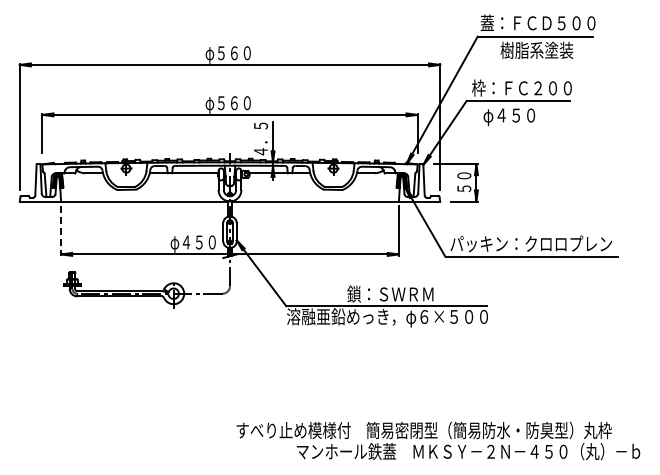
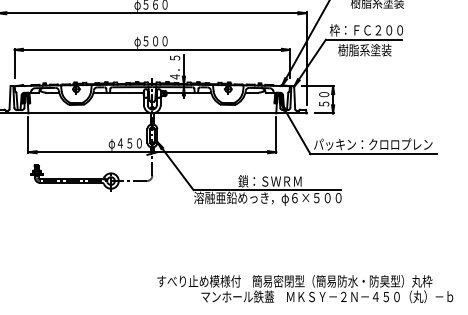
text: (233, 102) -> (154, 40), φ５６０ -> φ５００
text: (519, 116) -> (364, 51), φ４５０ -> 樹脂系塗装
line: (61, 231) -> (28, 135), dashed -> solid

